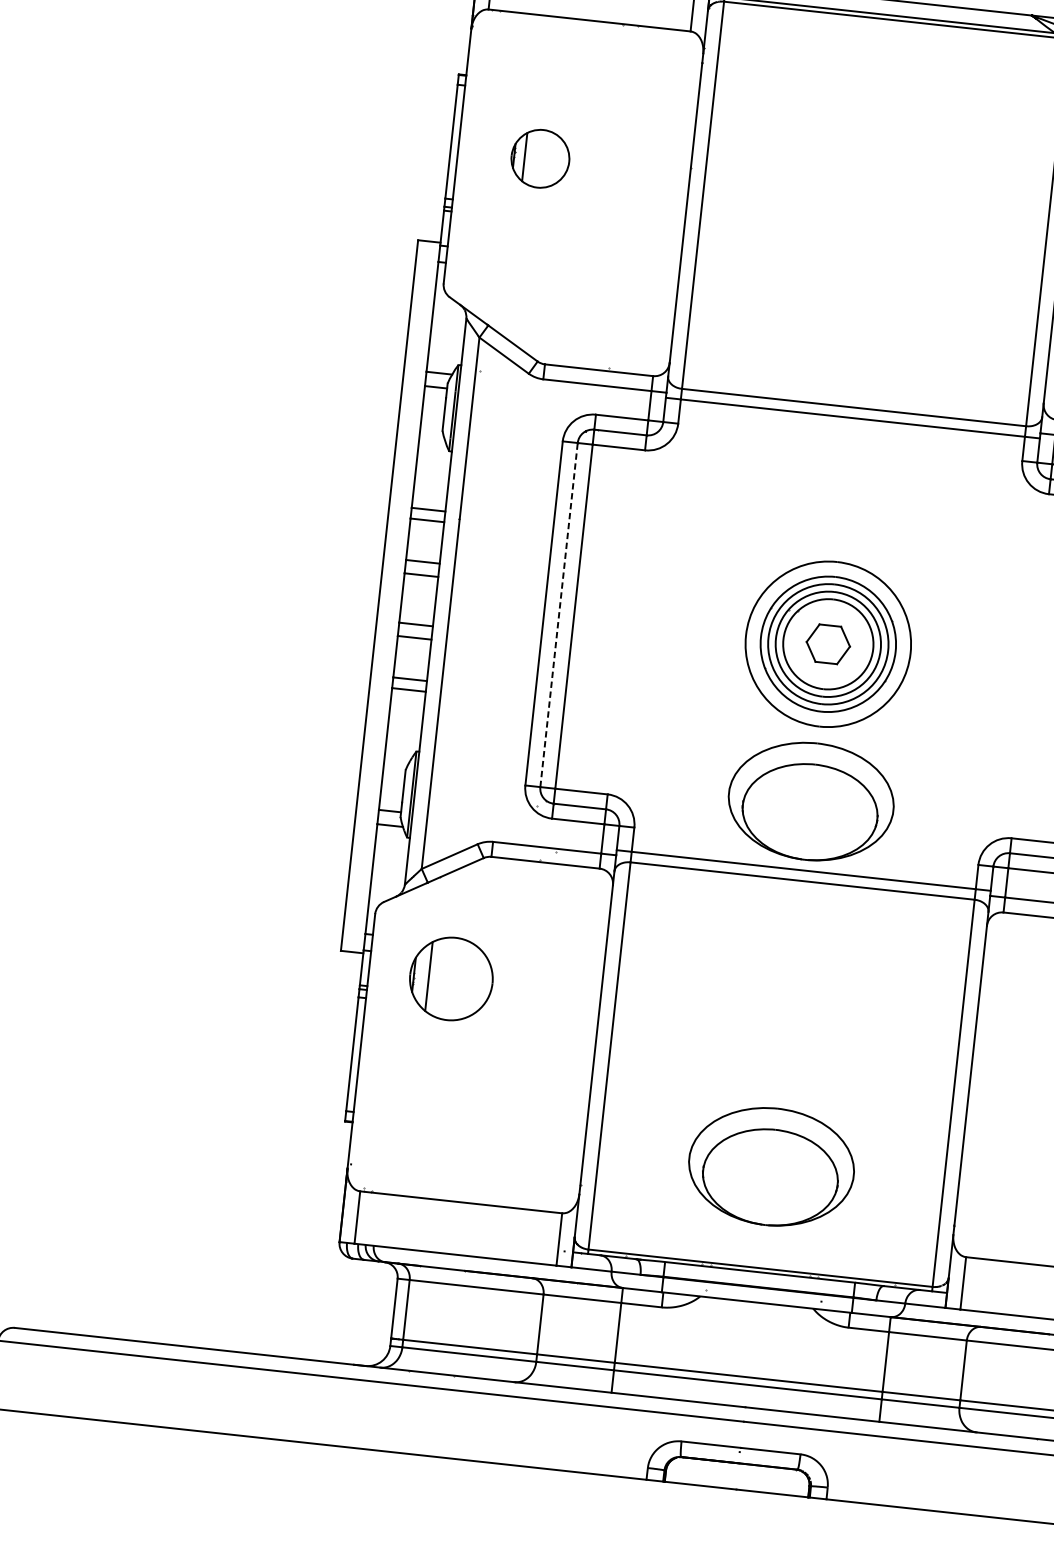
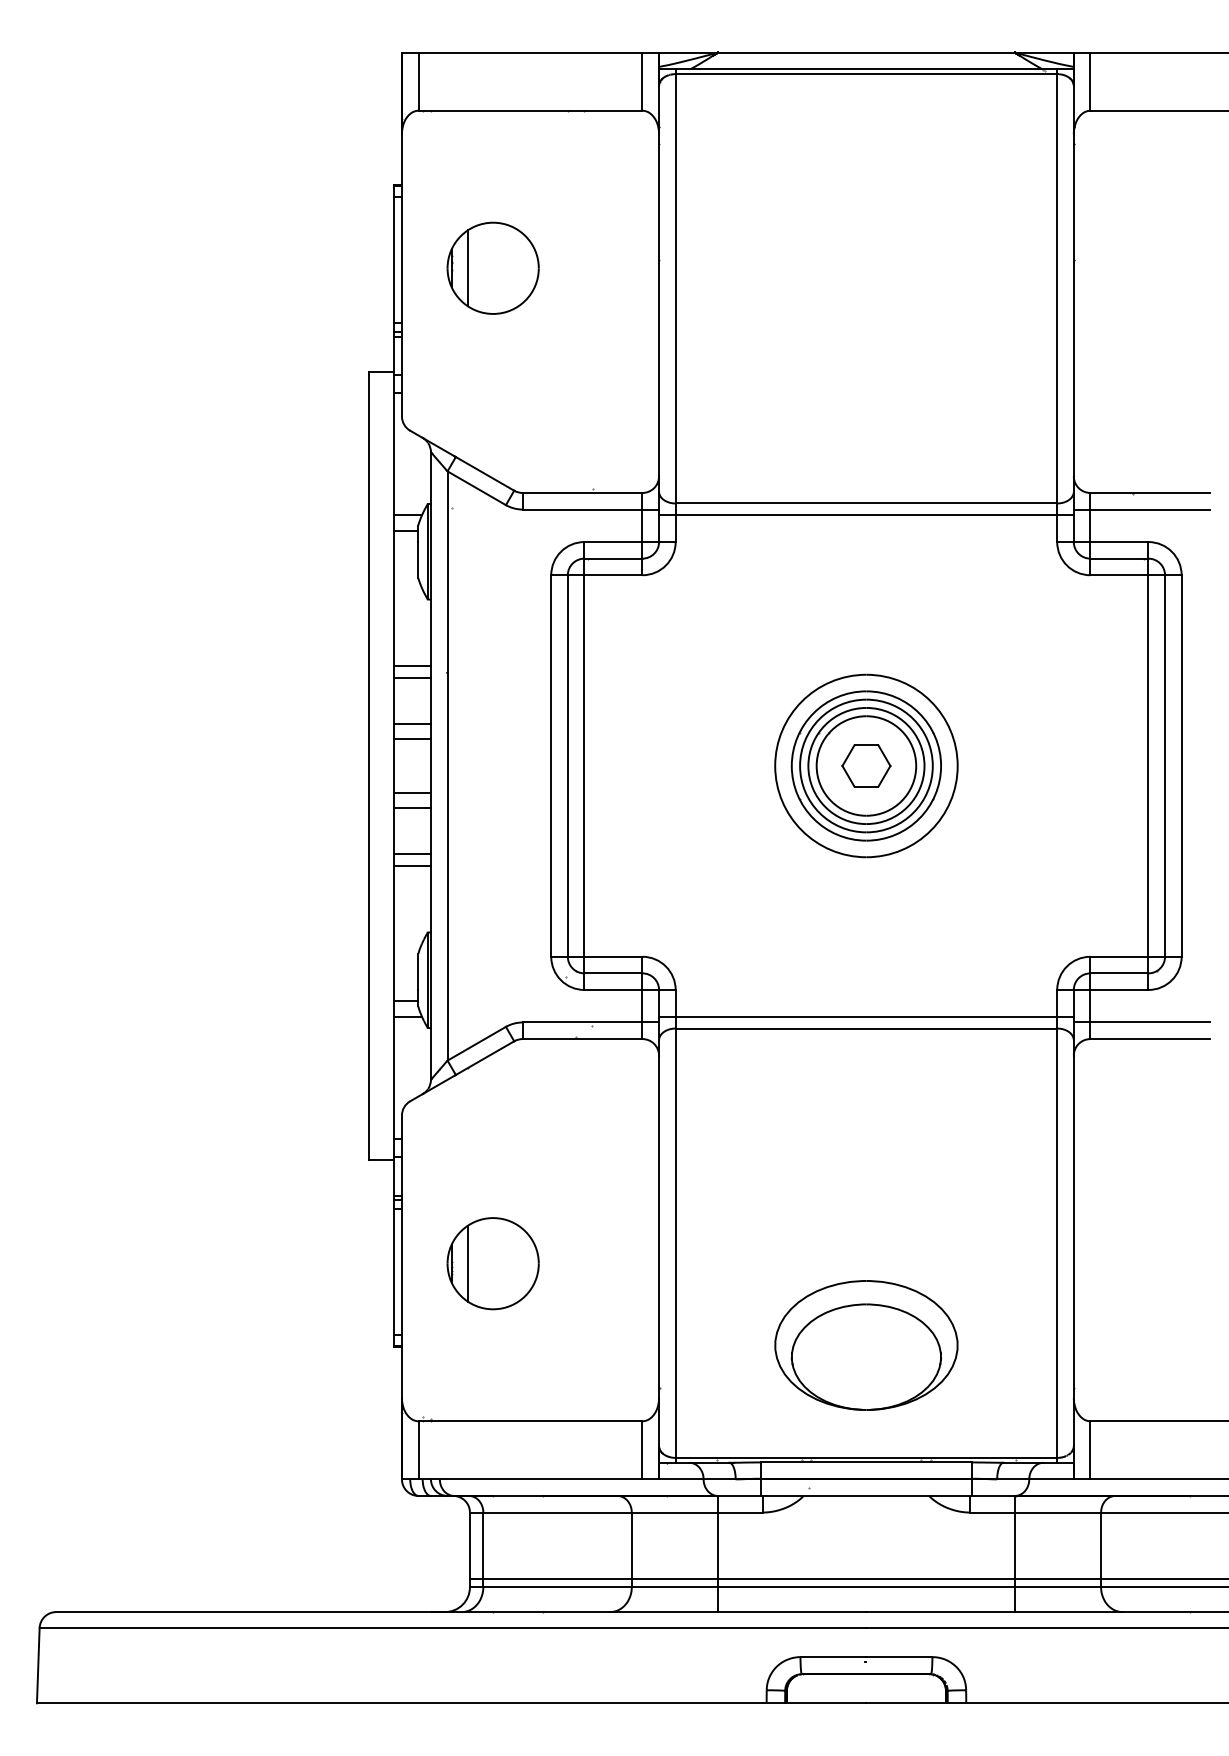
part: (539, 158) -> (492, 267), size x1.43
line: (558, 615) -> (567, 766), dashed -> solid
part: (811, 801) -> (866, 940), removed
part: (450, 978) -> (492, 1263), moved

